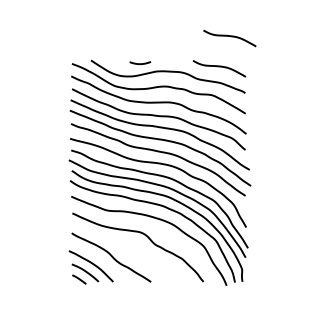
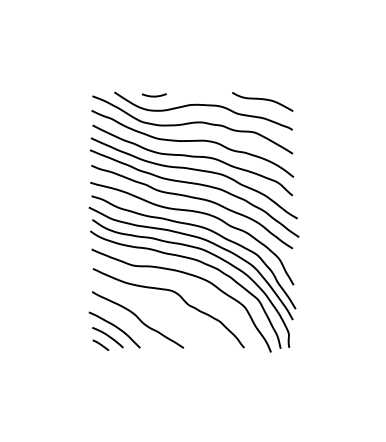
curve: (229, 37) -> (274, 65), removed
curve: (140, 63) -> (154, 95), moved

